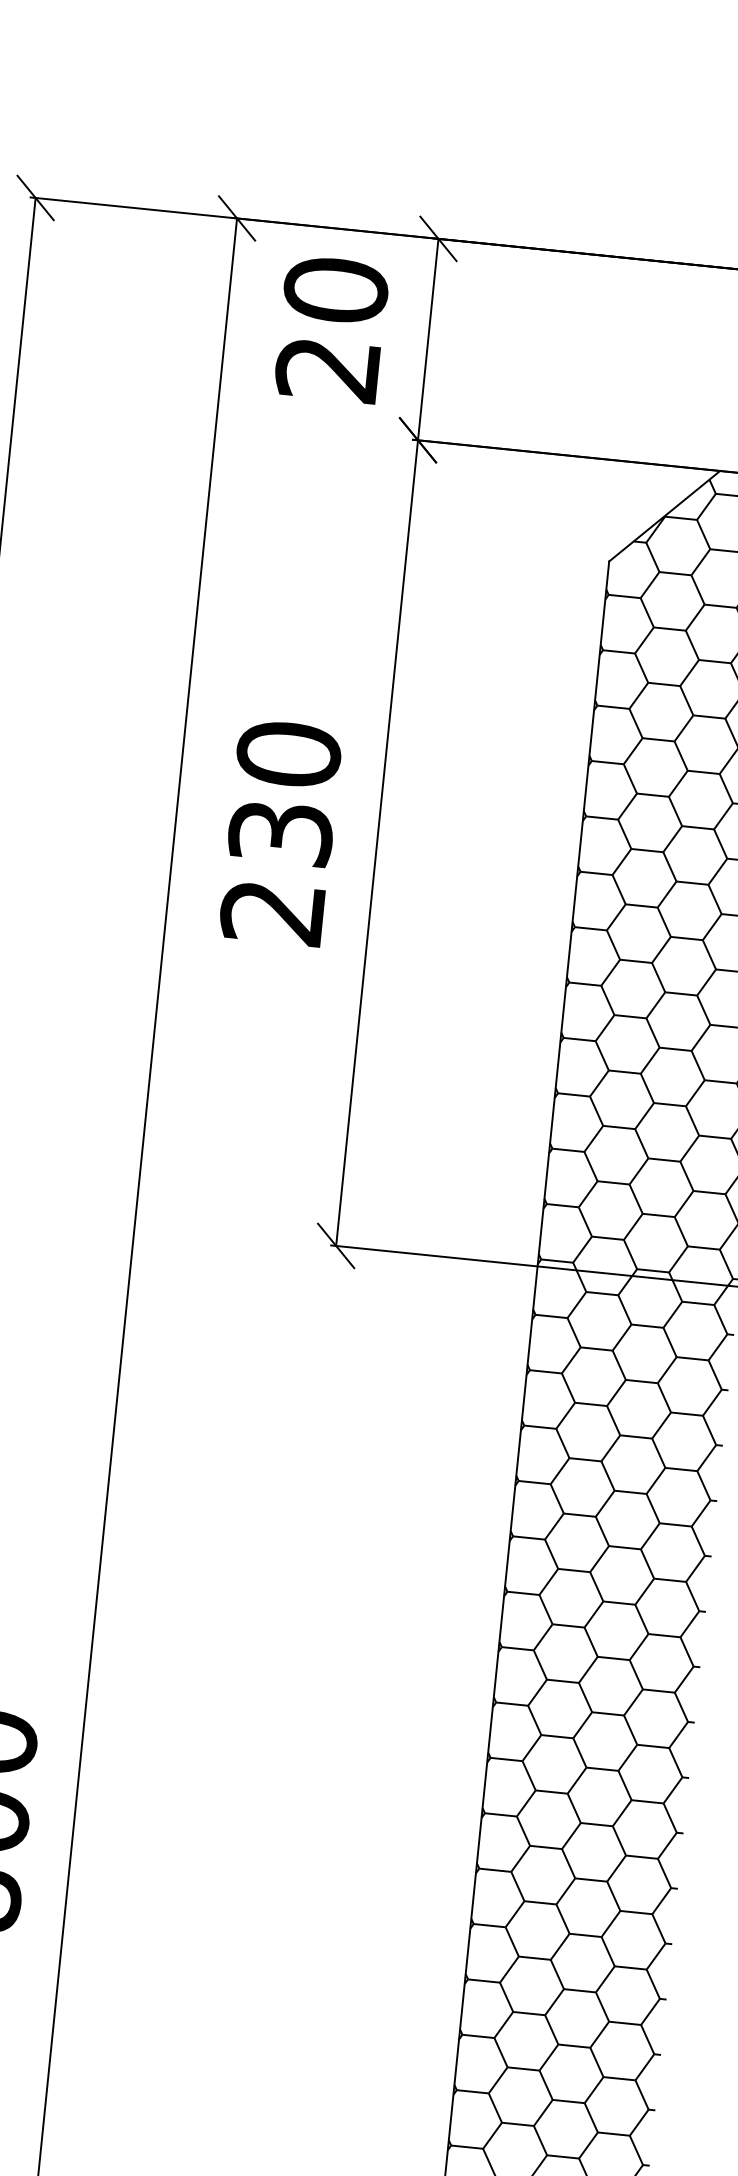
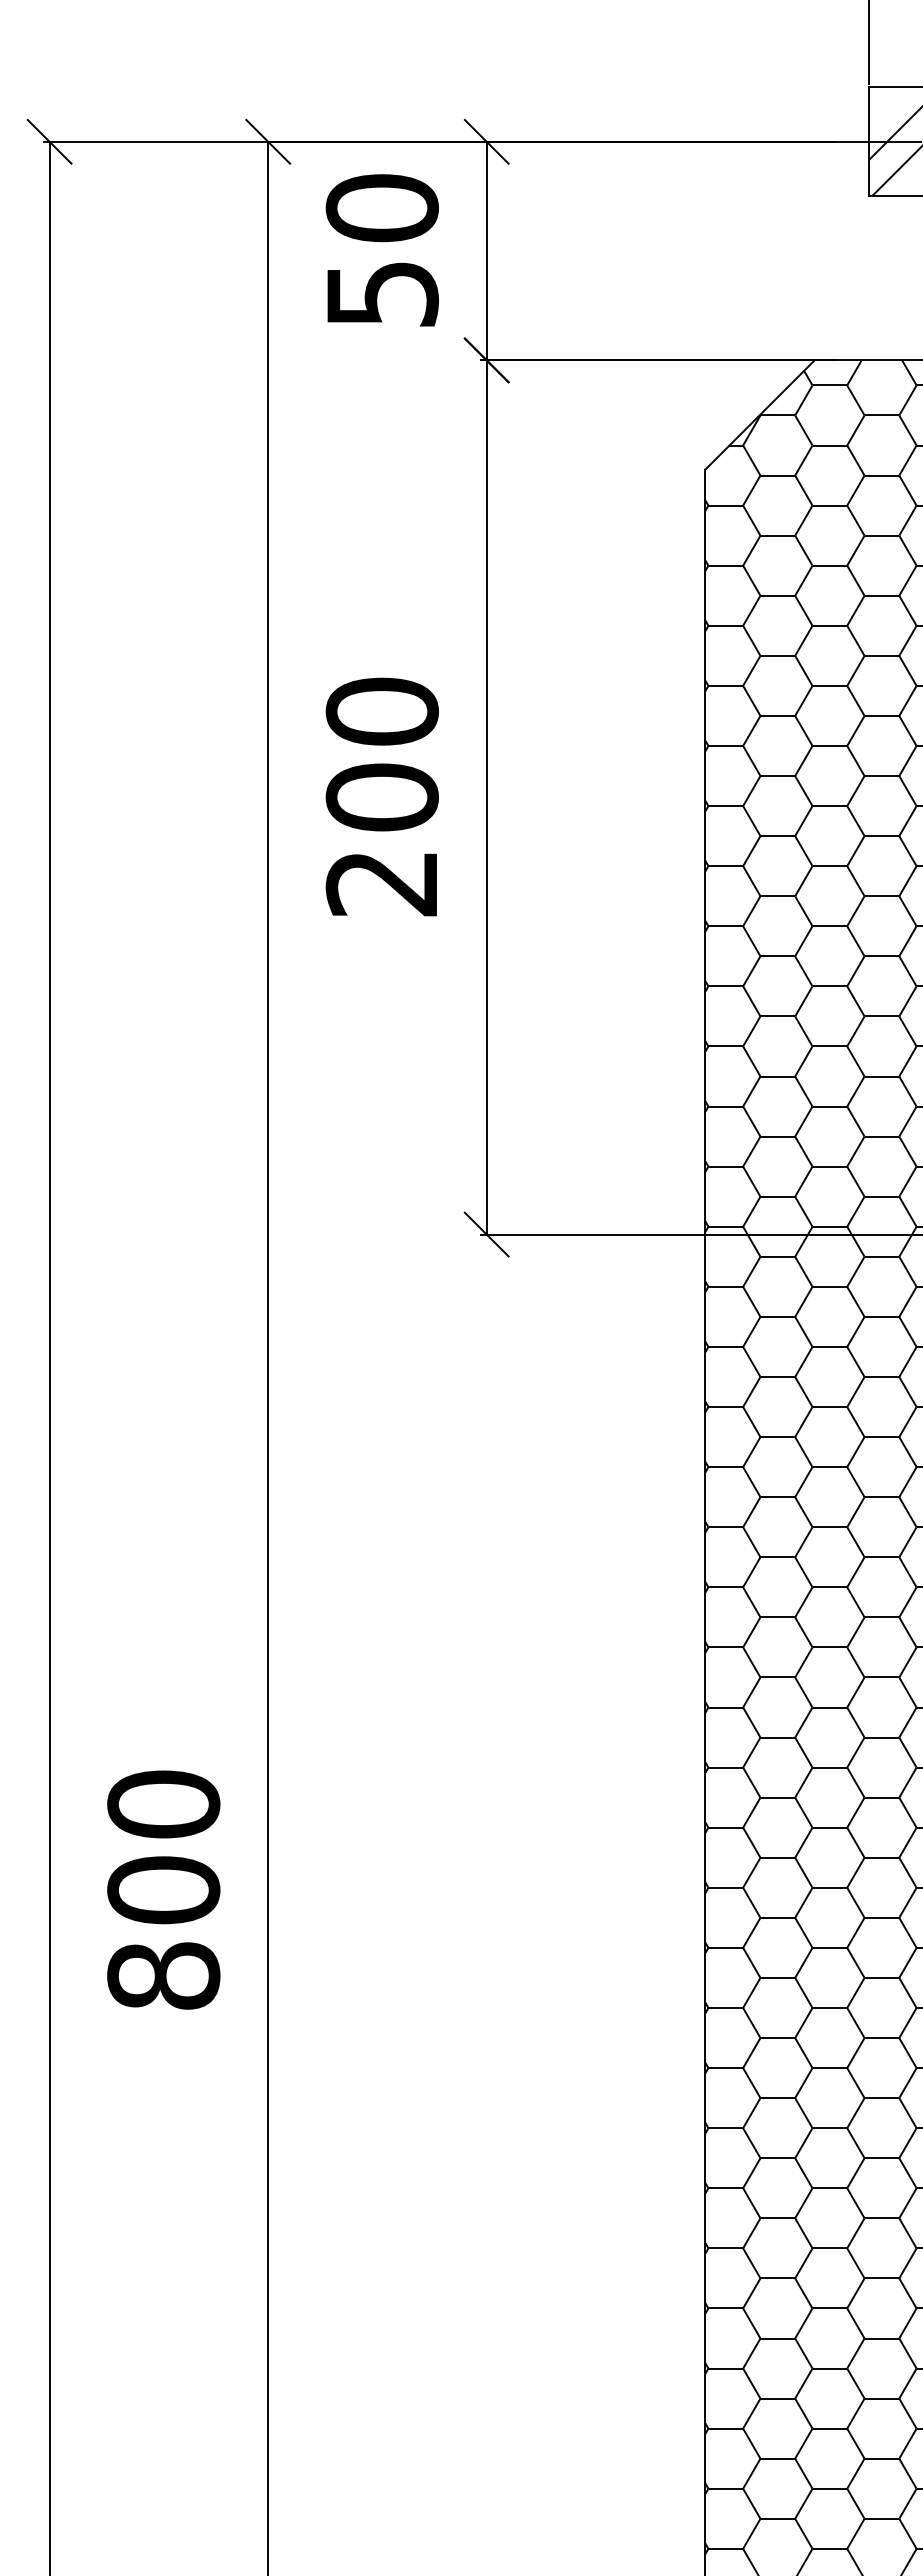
text: (327, 369) -> (381, 294), 20 -> 50
text: (280, 833) -> (381, 797), 230 -> 200

